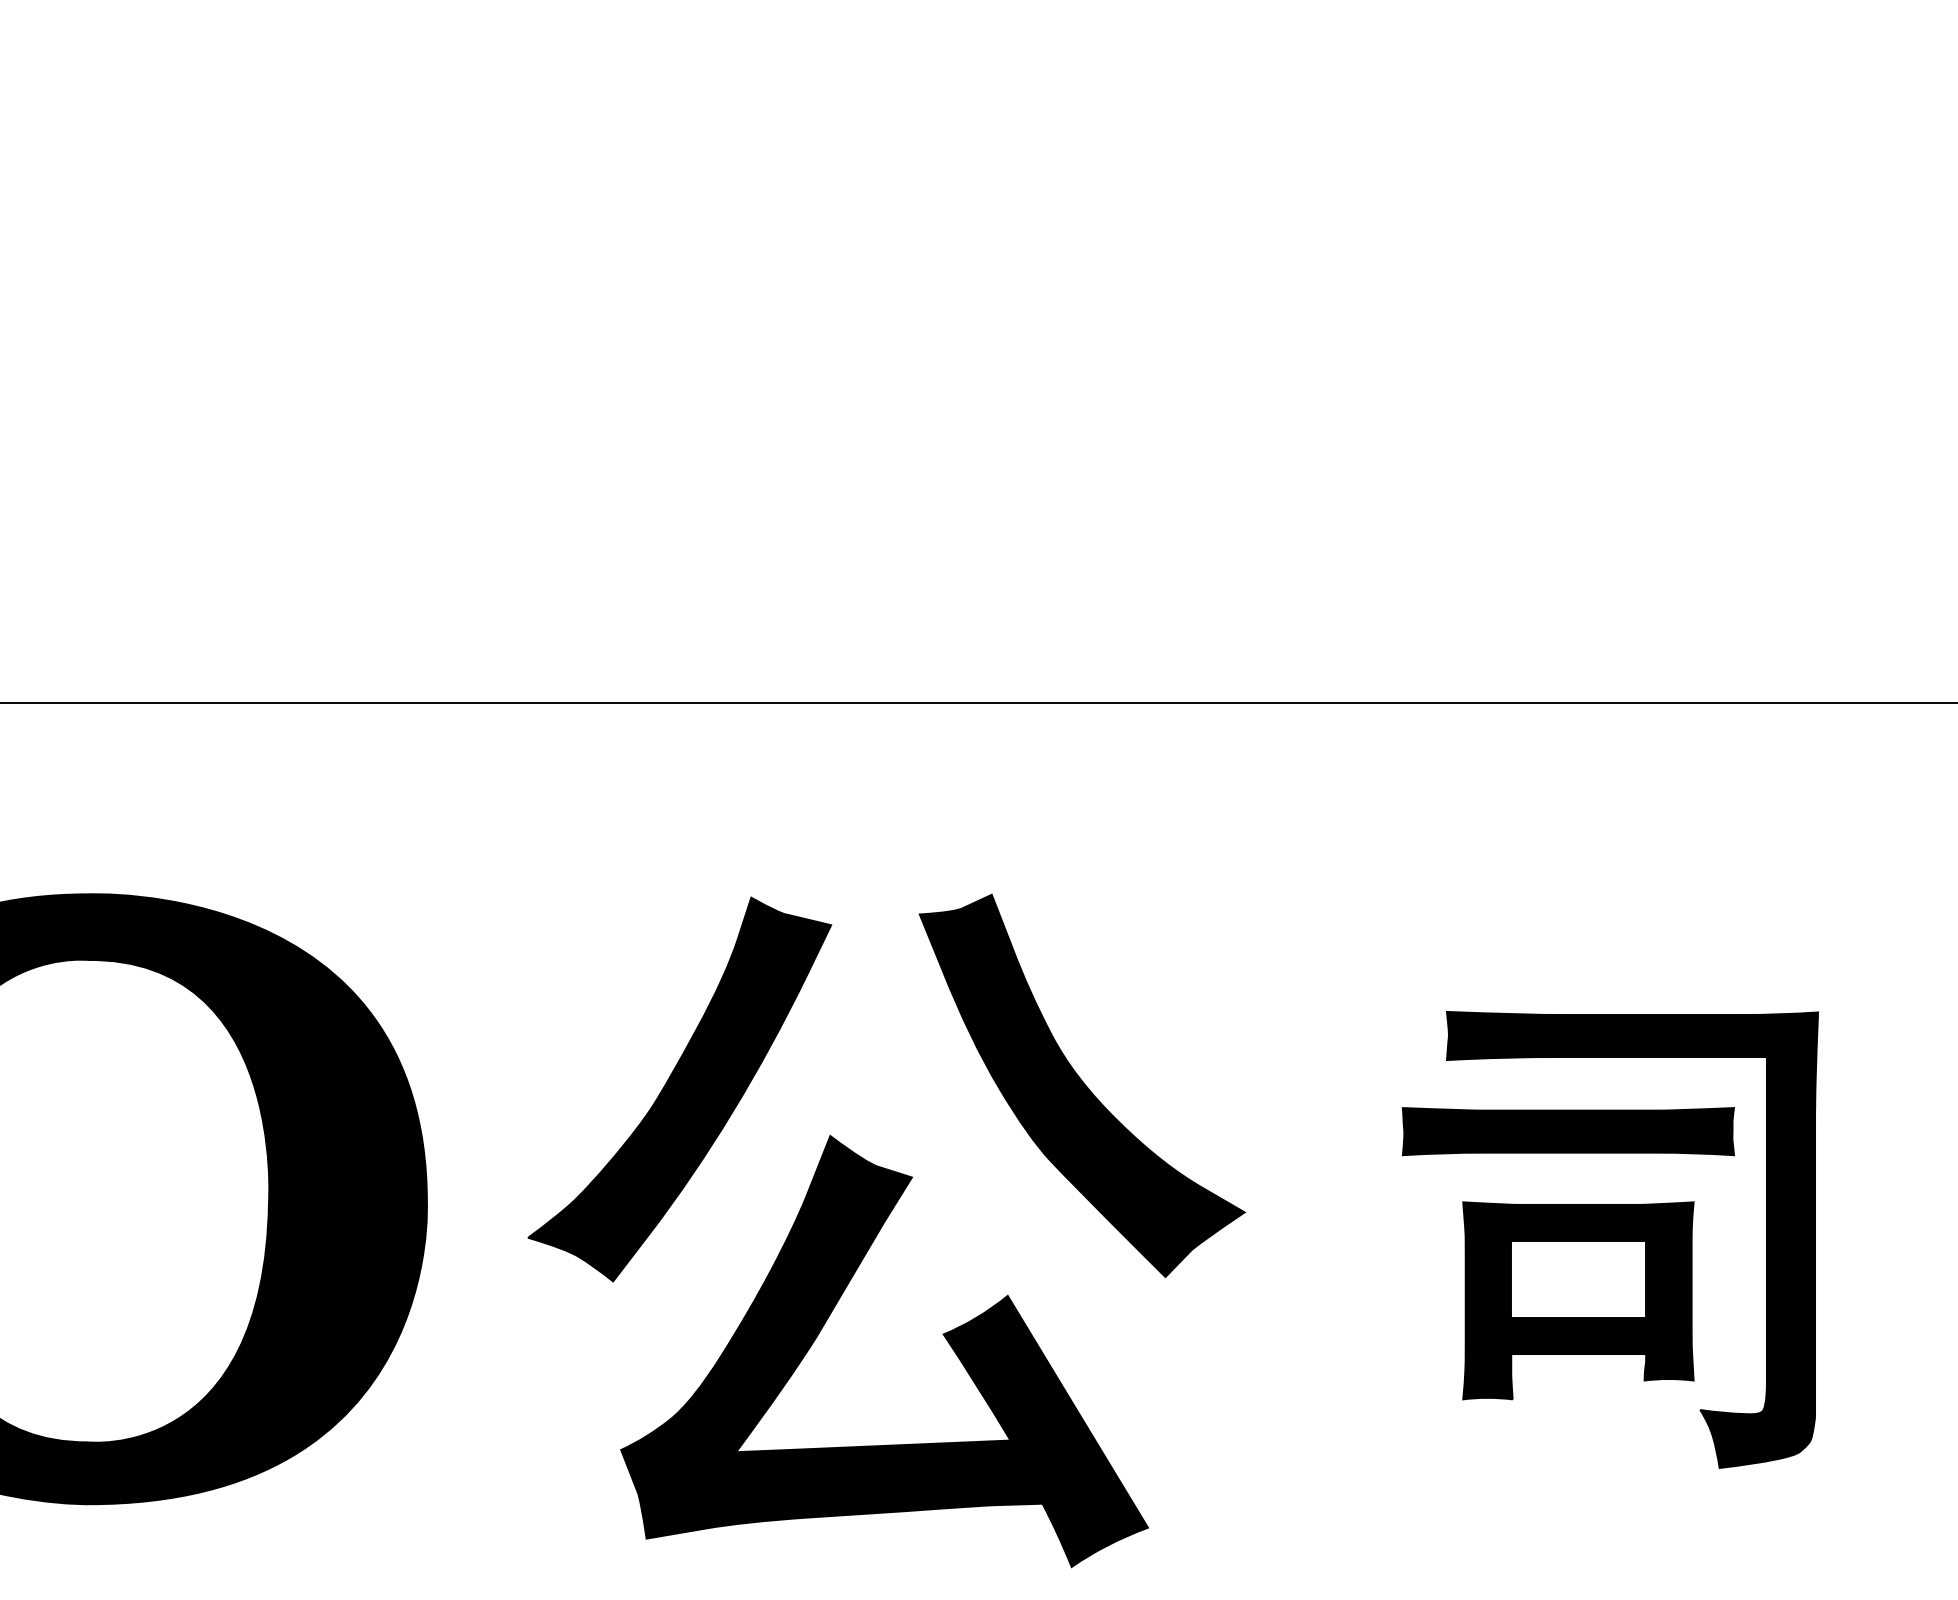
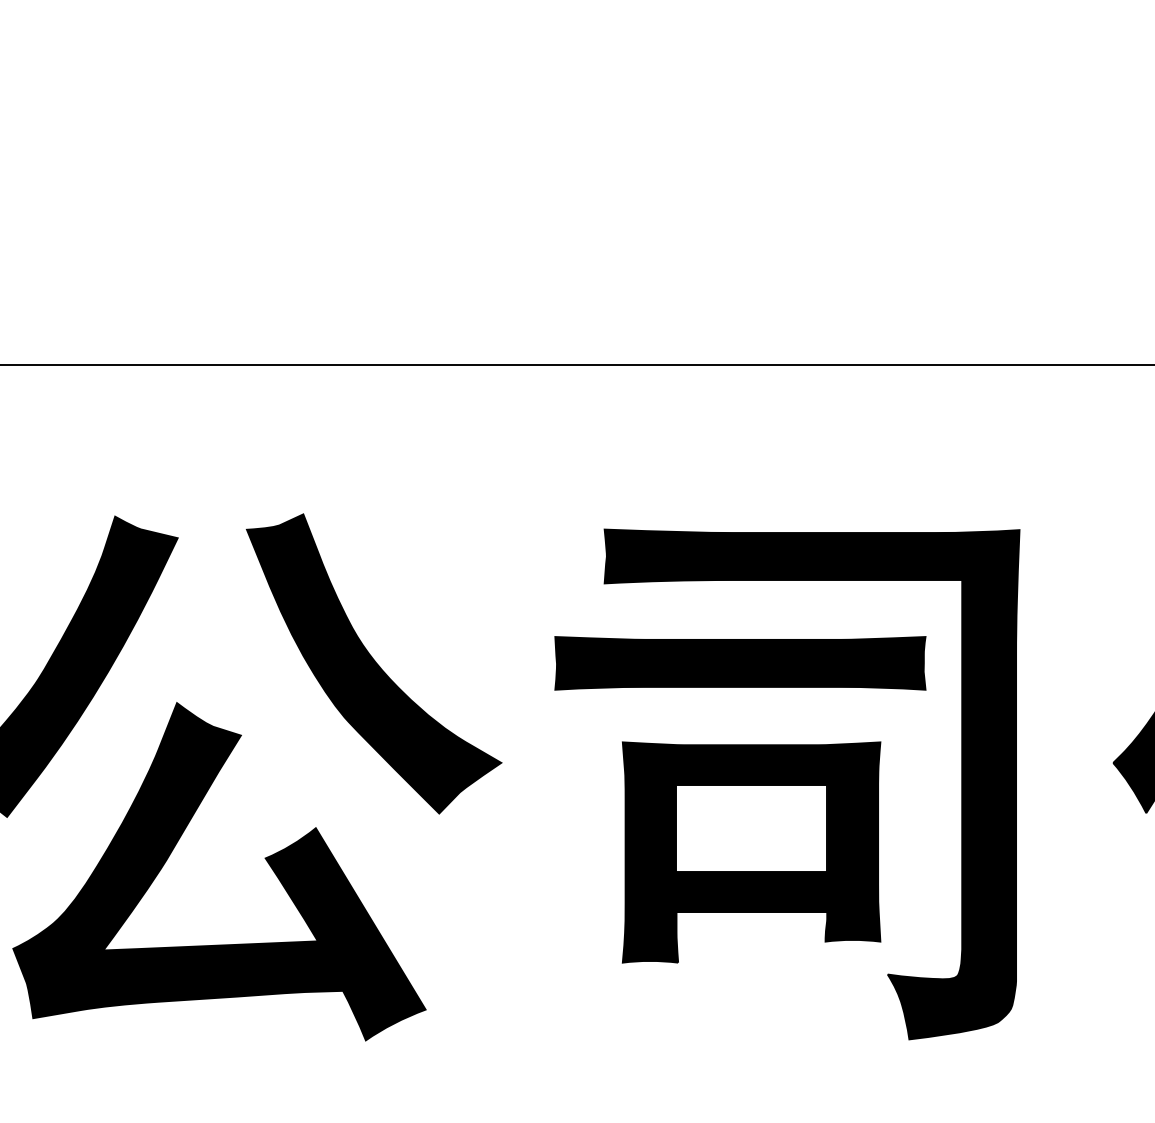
part: (1610, 1239) -> (787, 784), size x1.43

